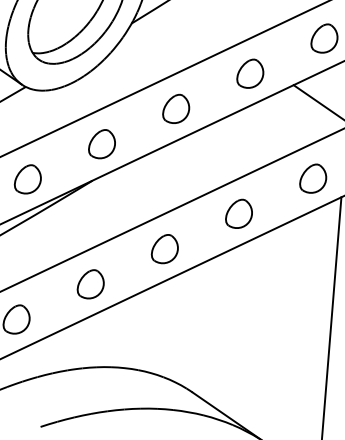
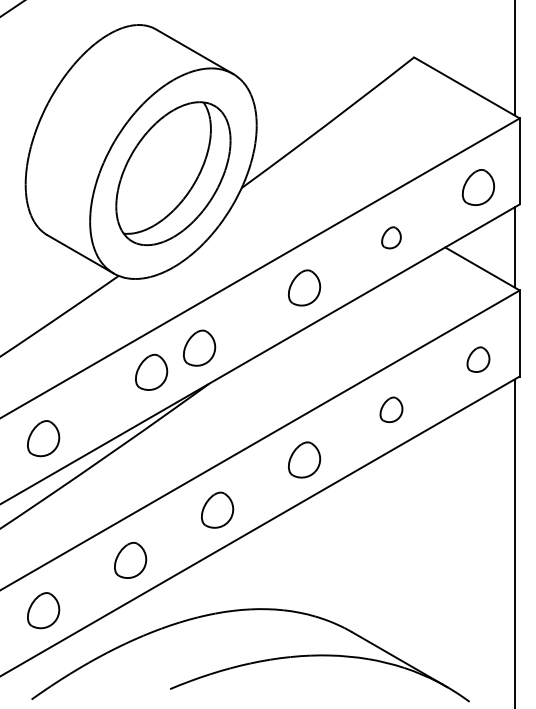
part: (250, 73) -> (391, 237), size x0.6
part: (102, 143) -> (199, 347), moved
part: (28, 178) -> (151, 371), moved
part: (313, 178) -> (478, 359), size x0.7
part: (239, 213) -> (391, 409), size x0.7

